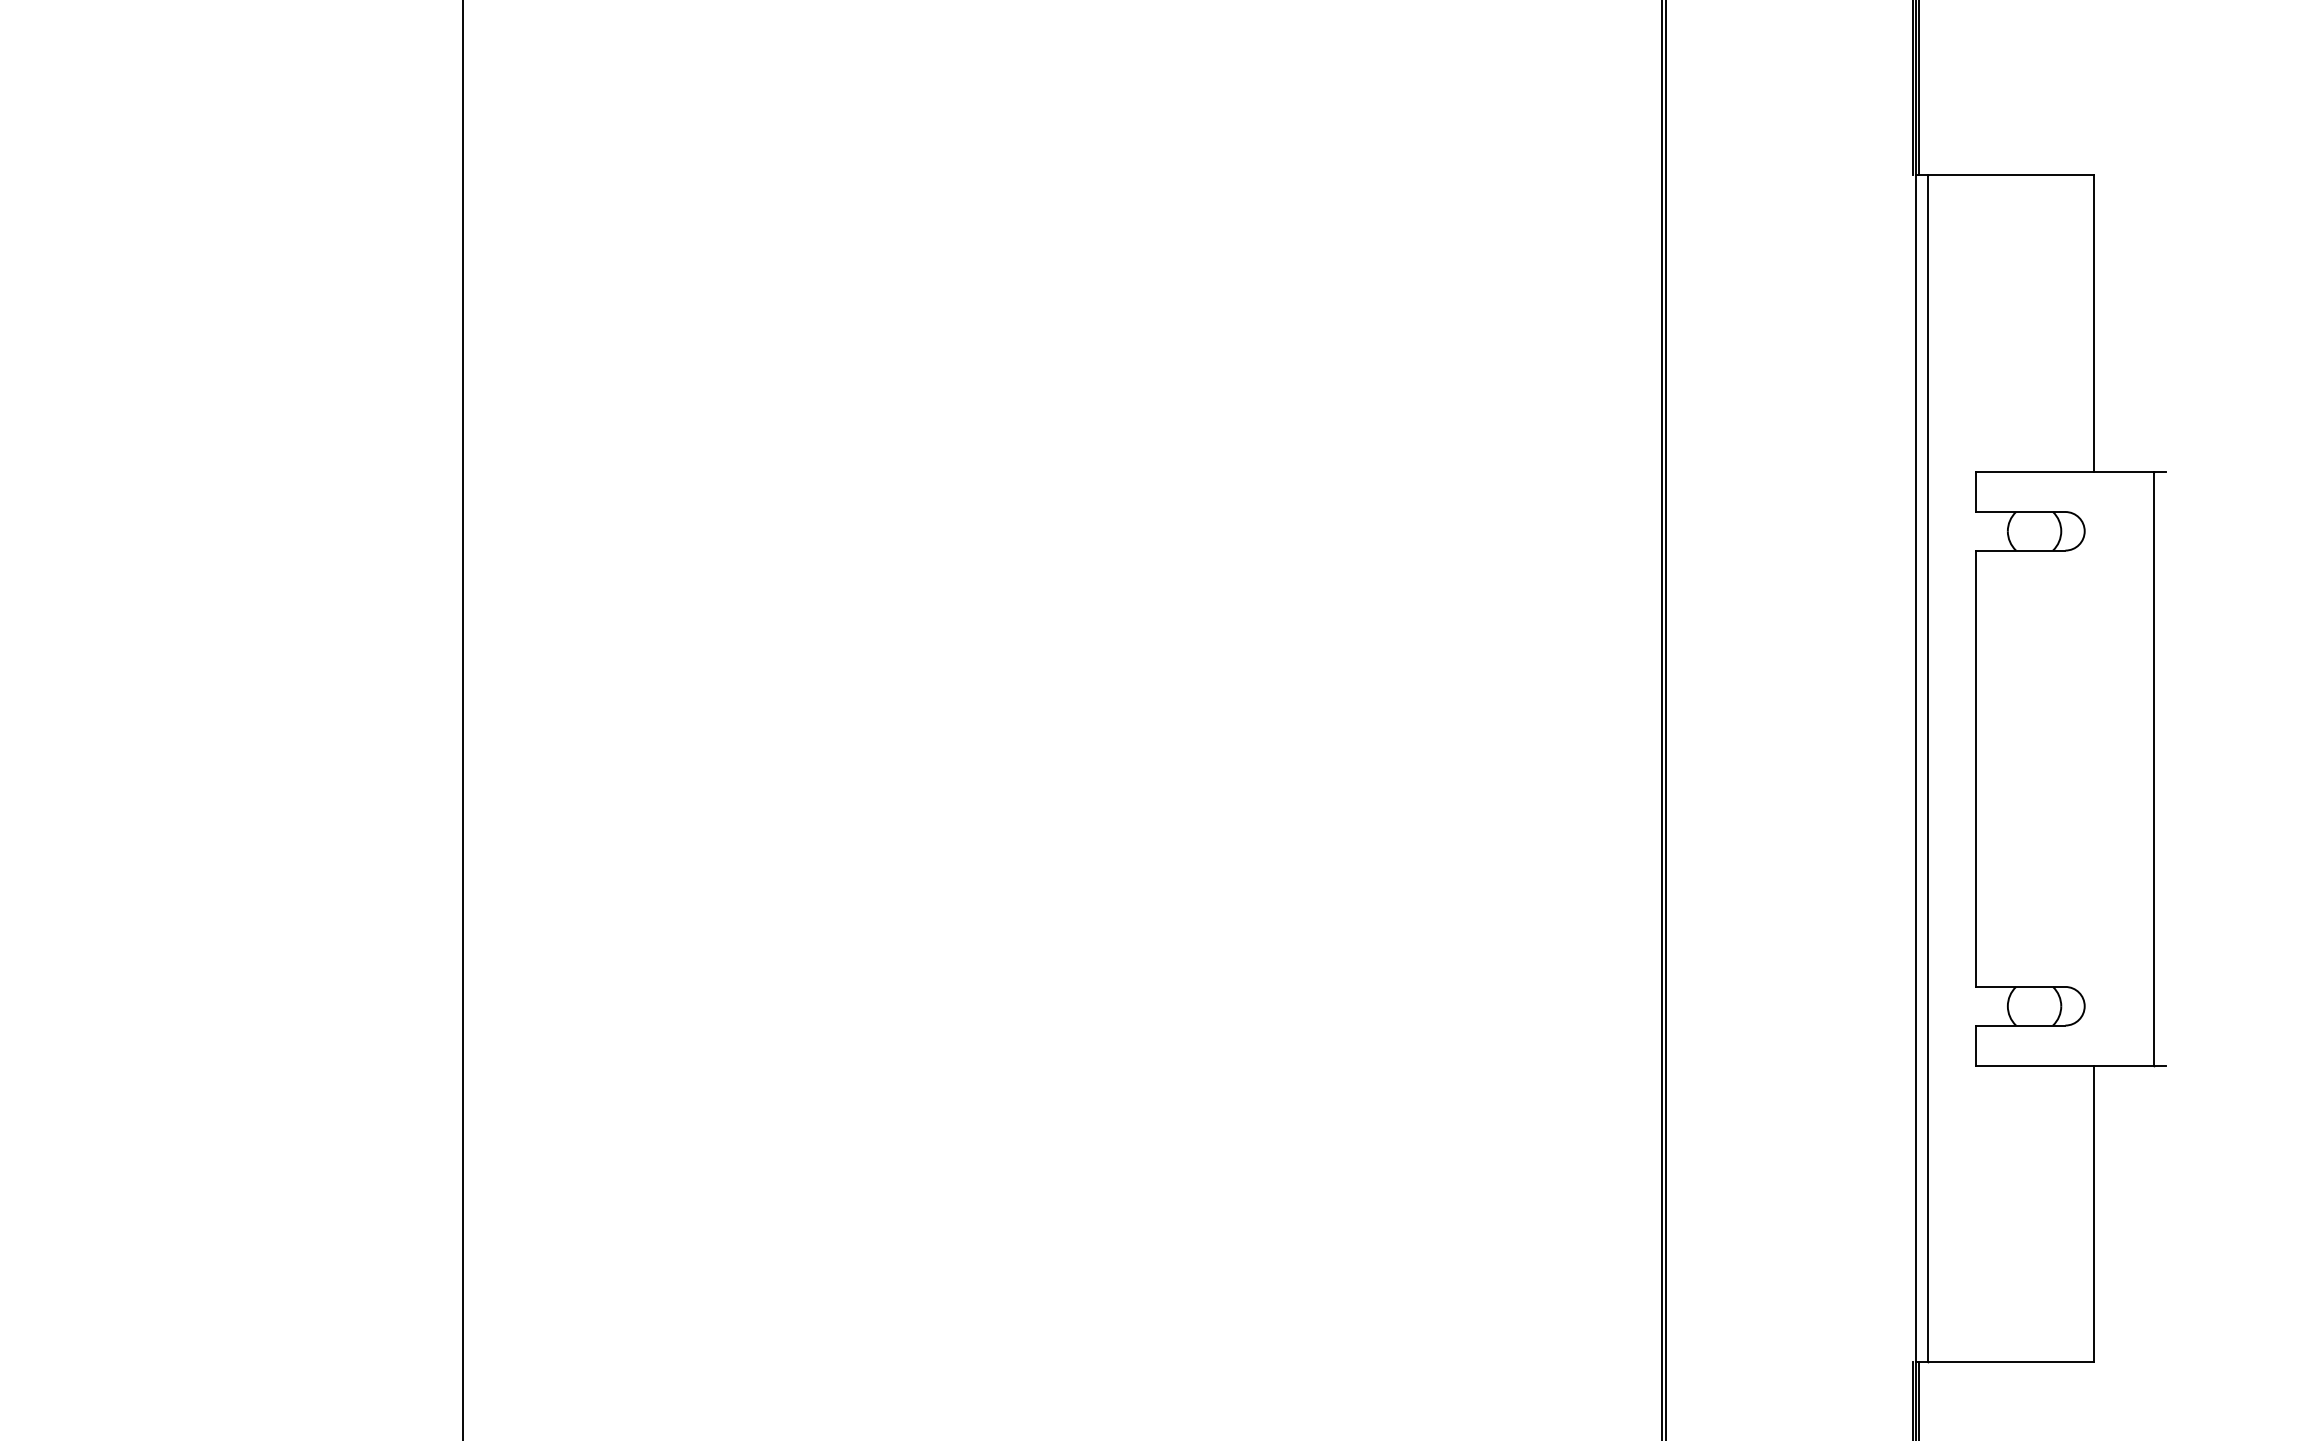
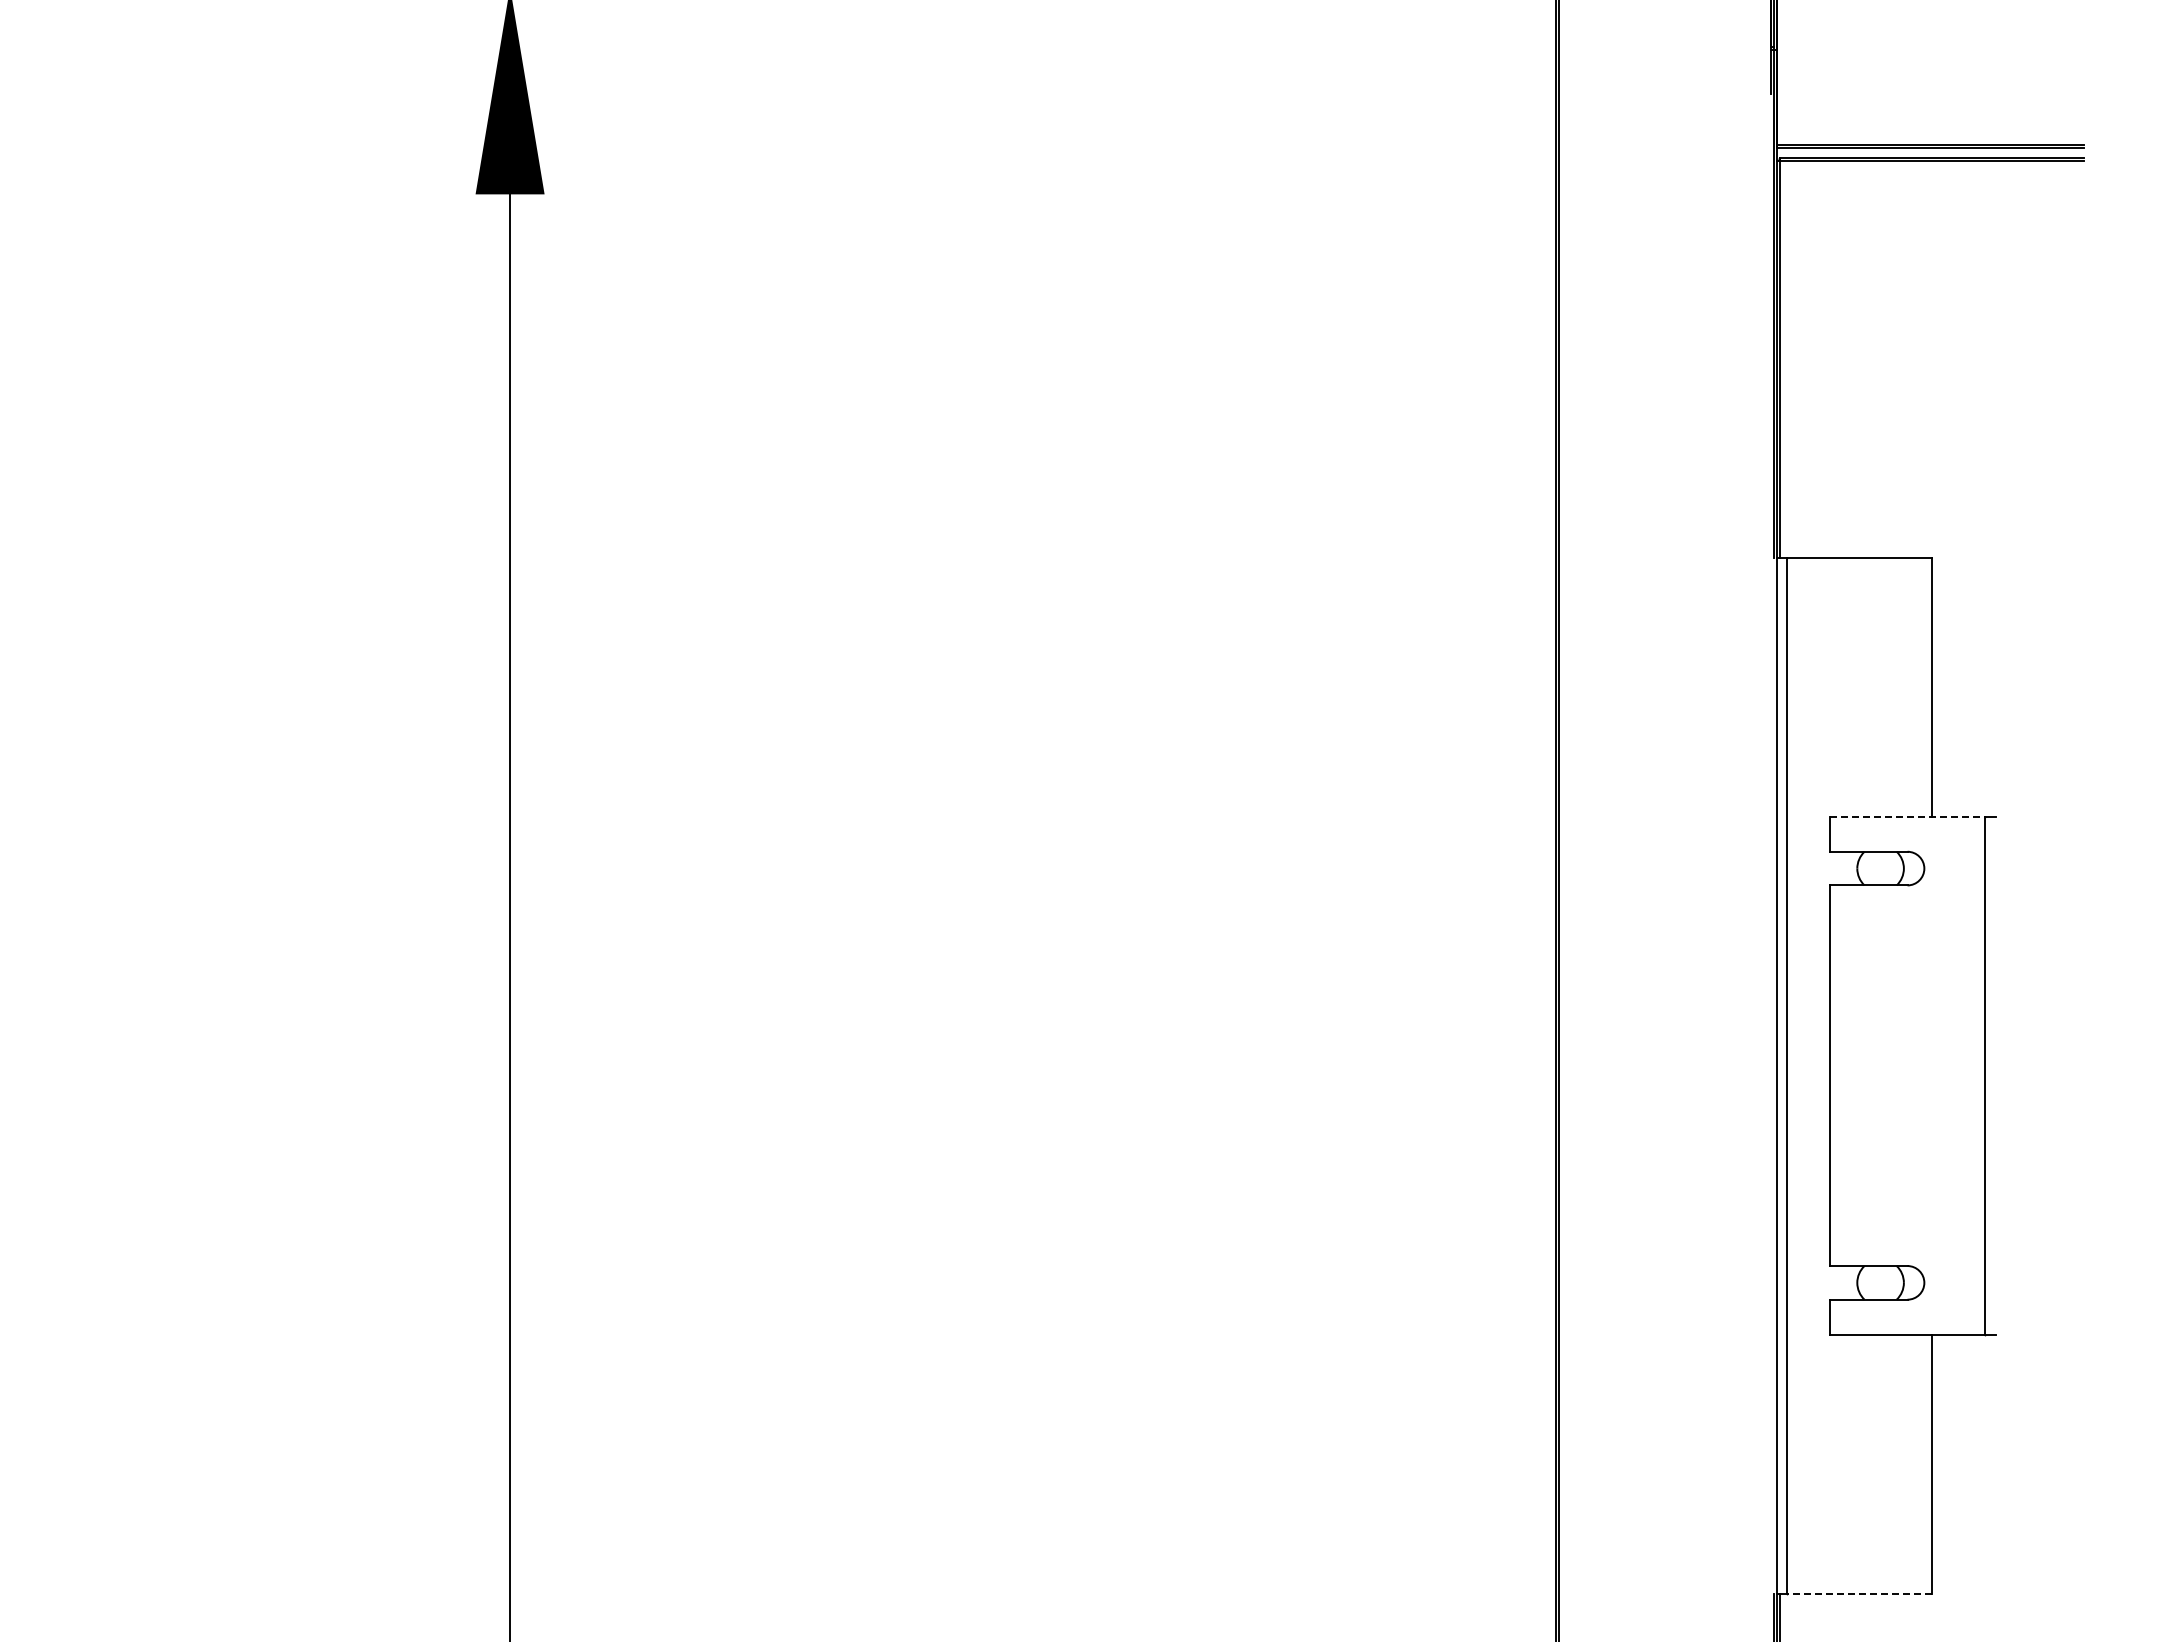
line: (2065, 471) -> (1907, 816), solid -> dashed
line: (2010, 1362) -> (1859, 1593), solid -> dashed

